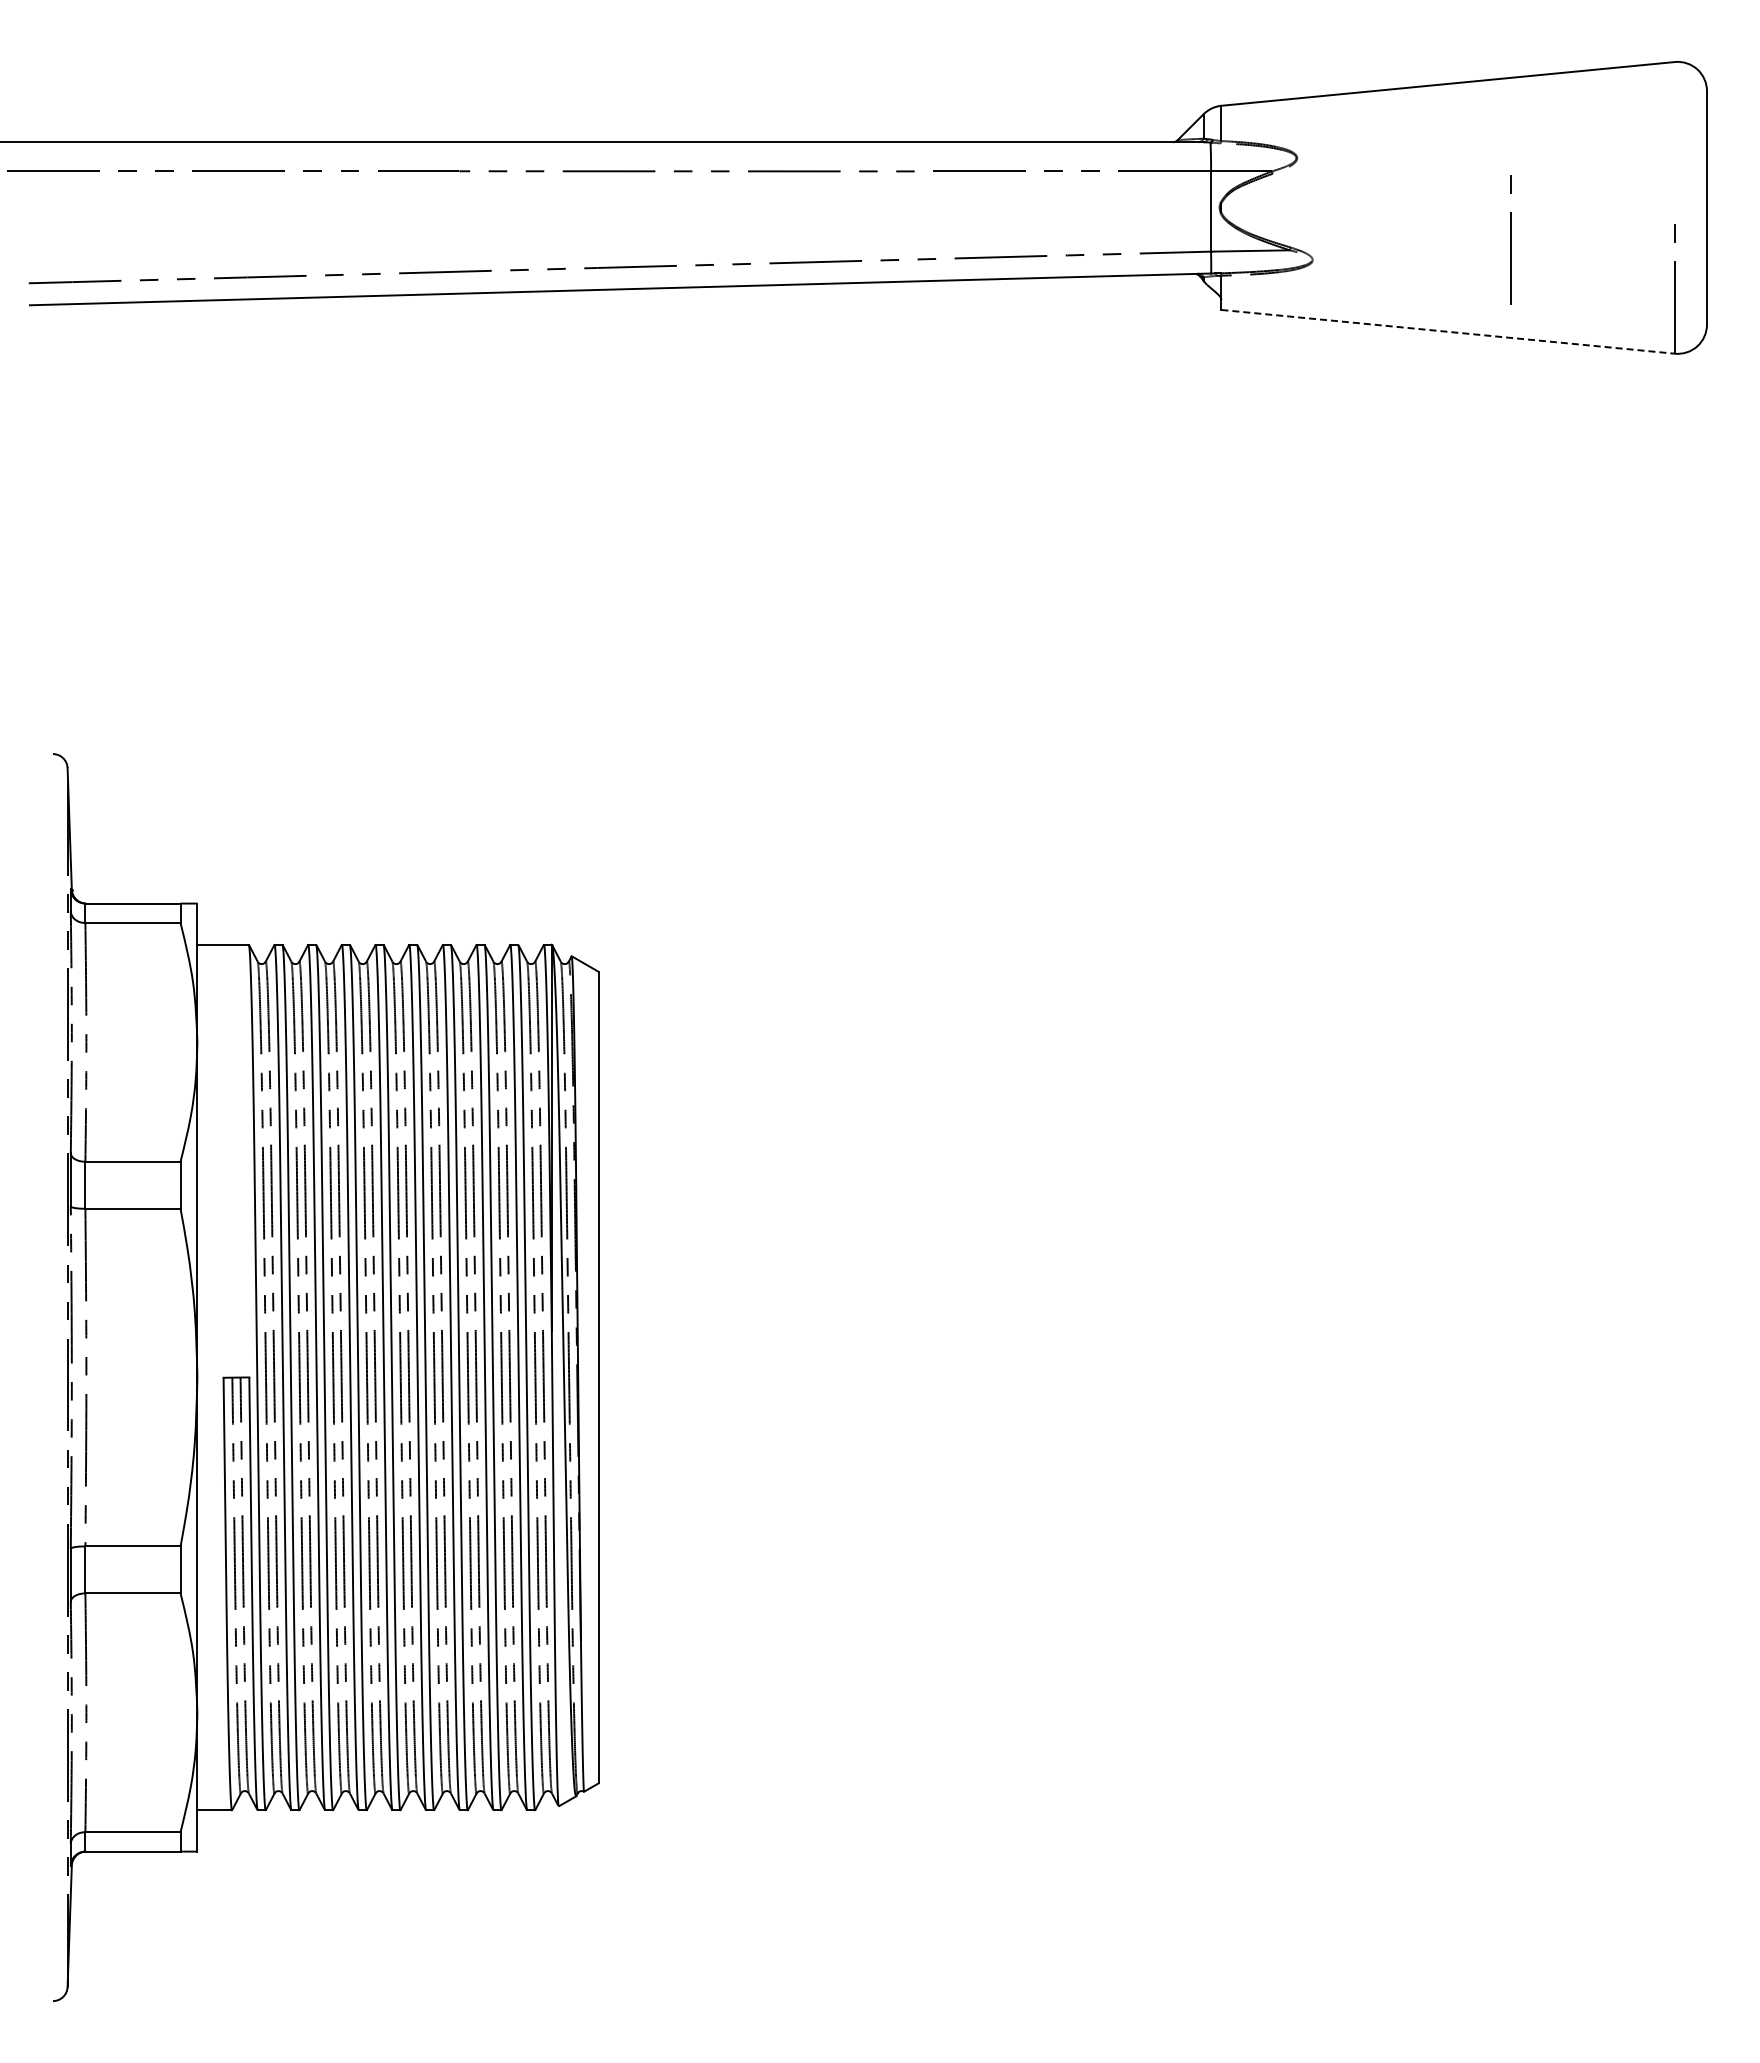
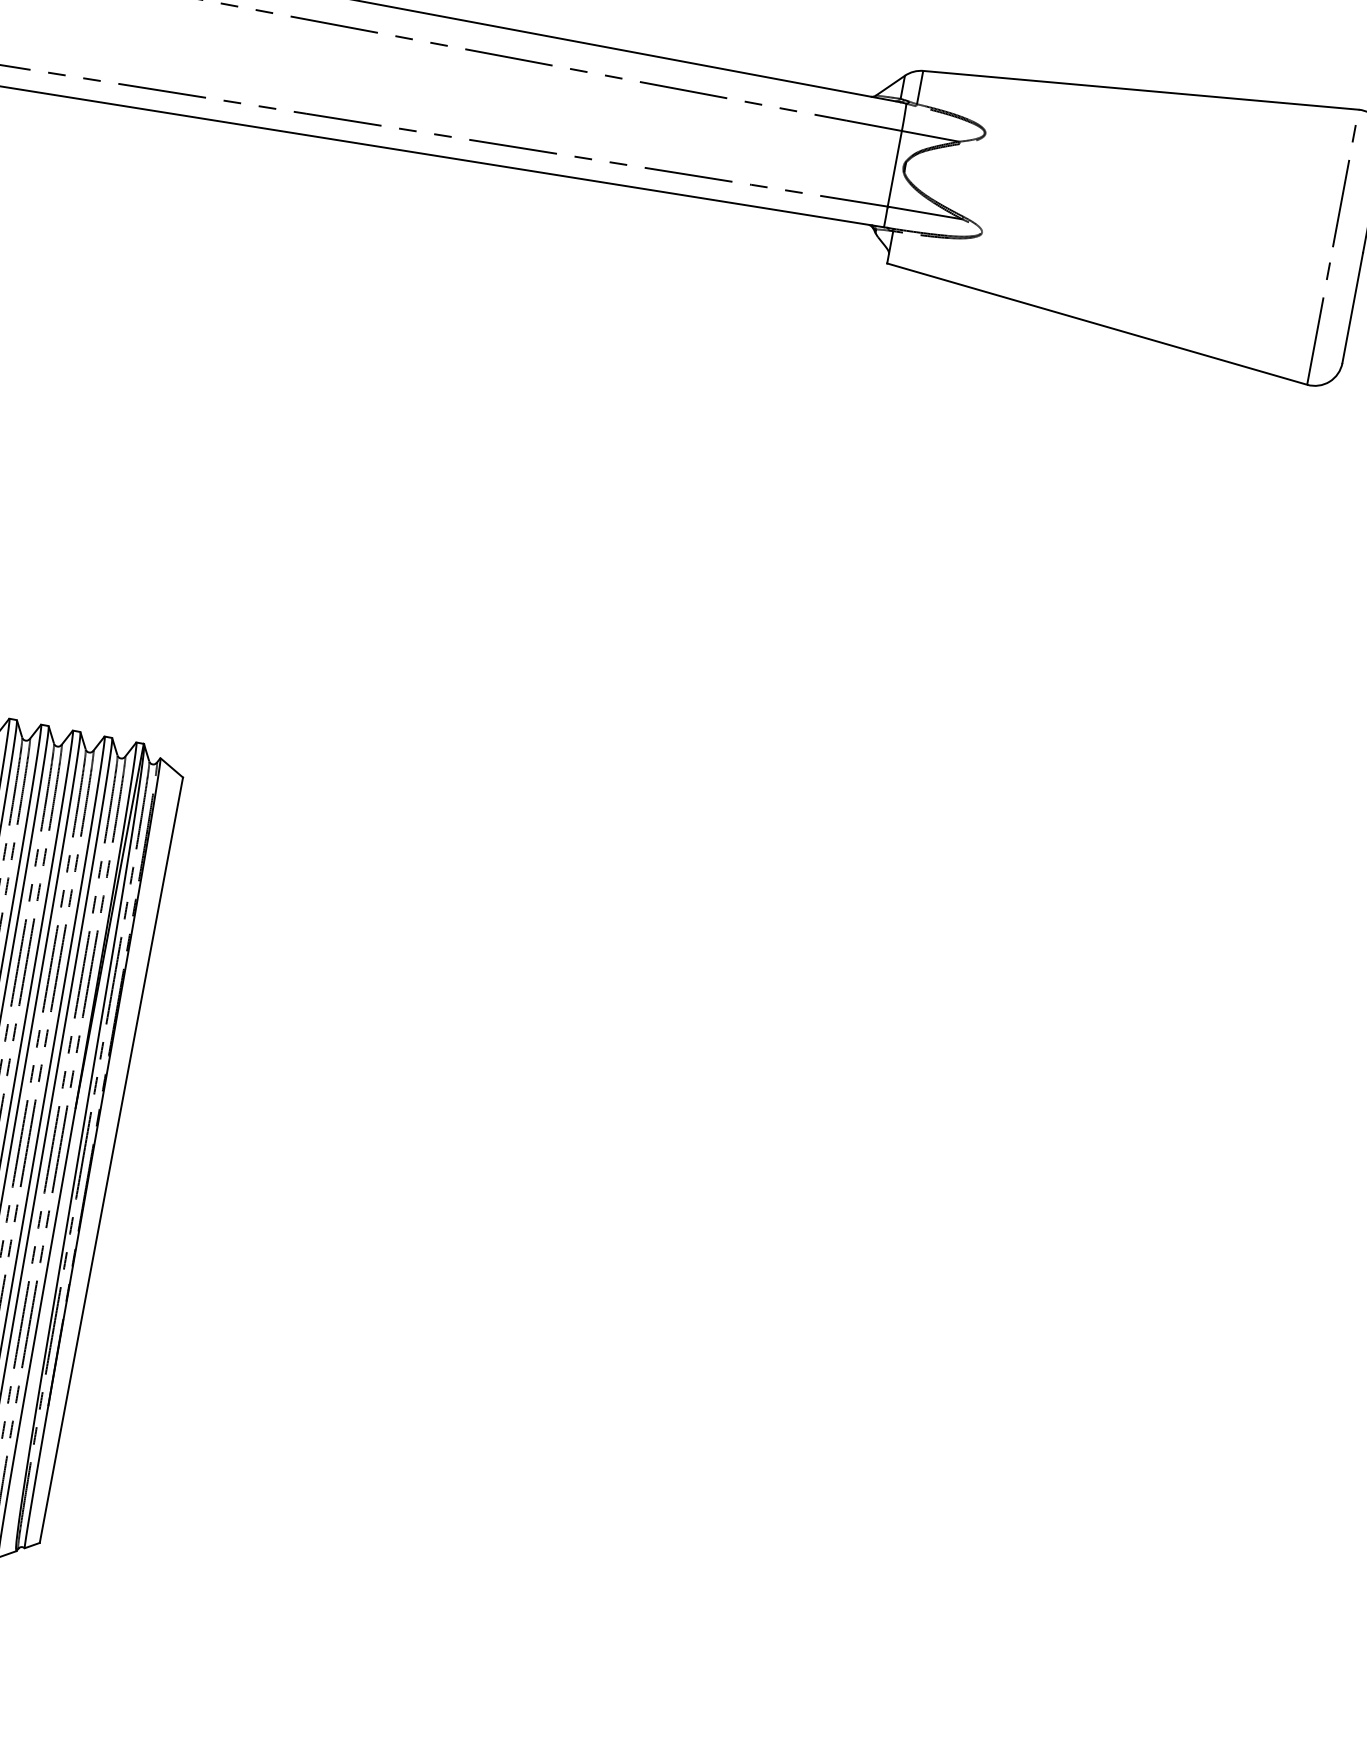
line: (1510, 239) -> (1343, 185), moved
line: (1448, 331) -> (1097, 323), dashed -> solid

